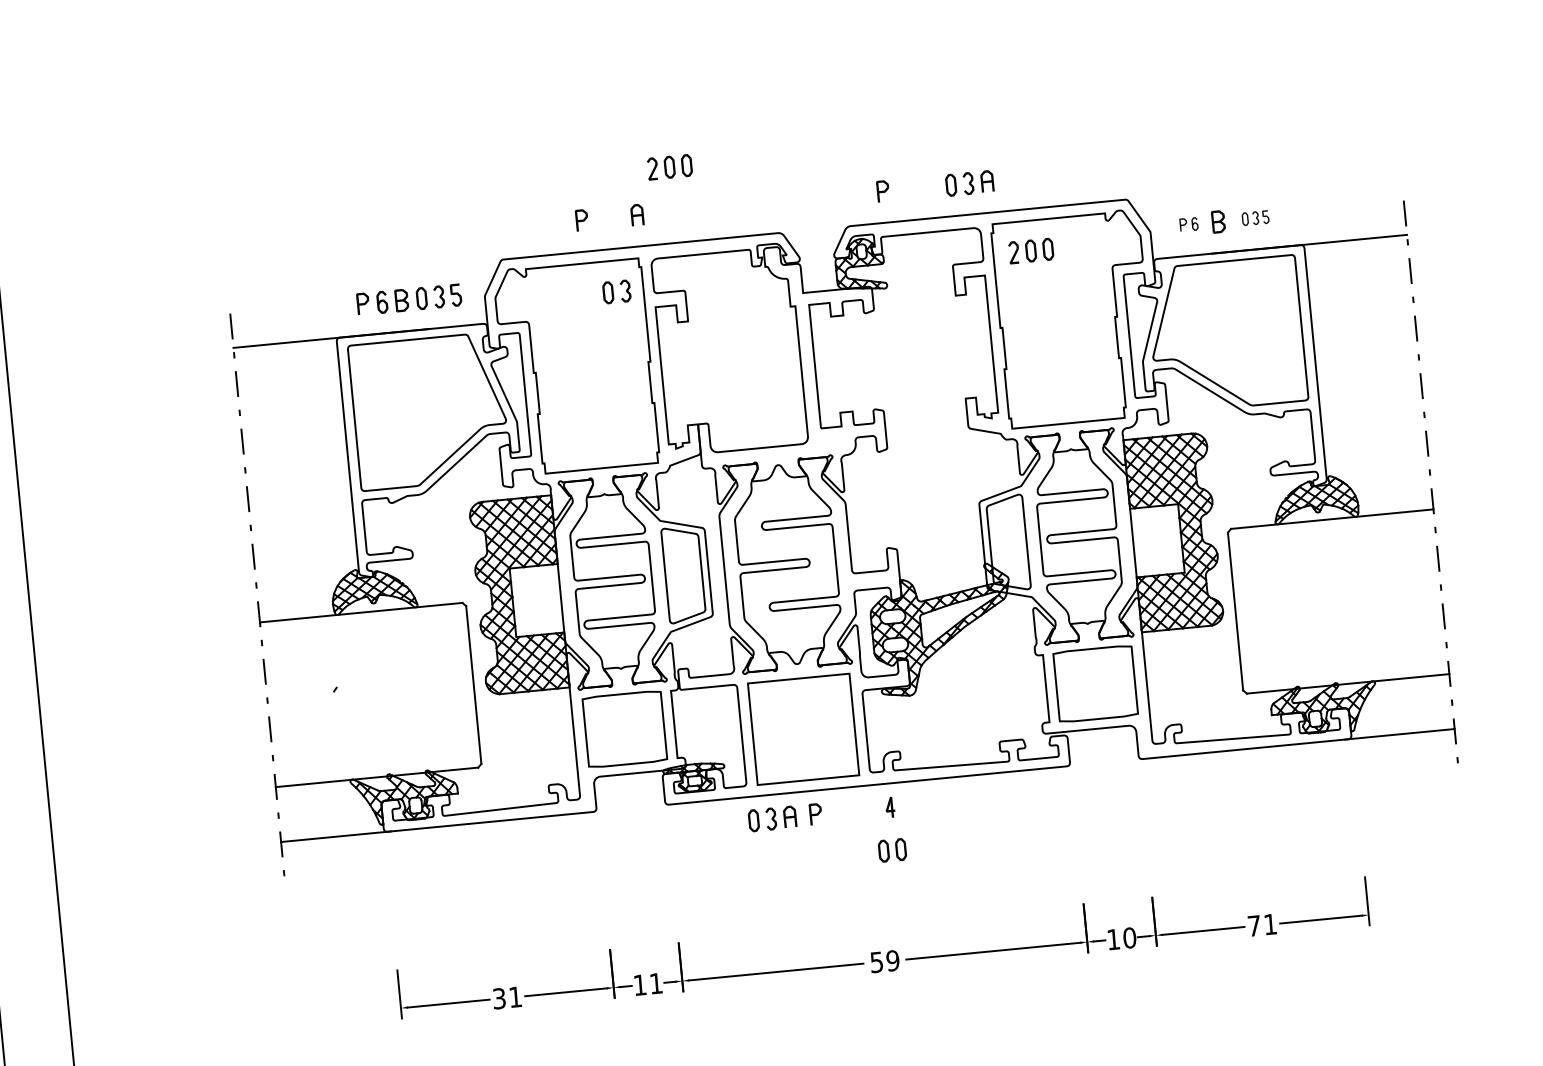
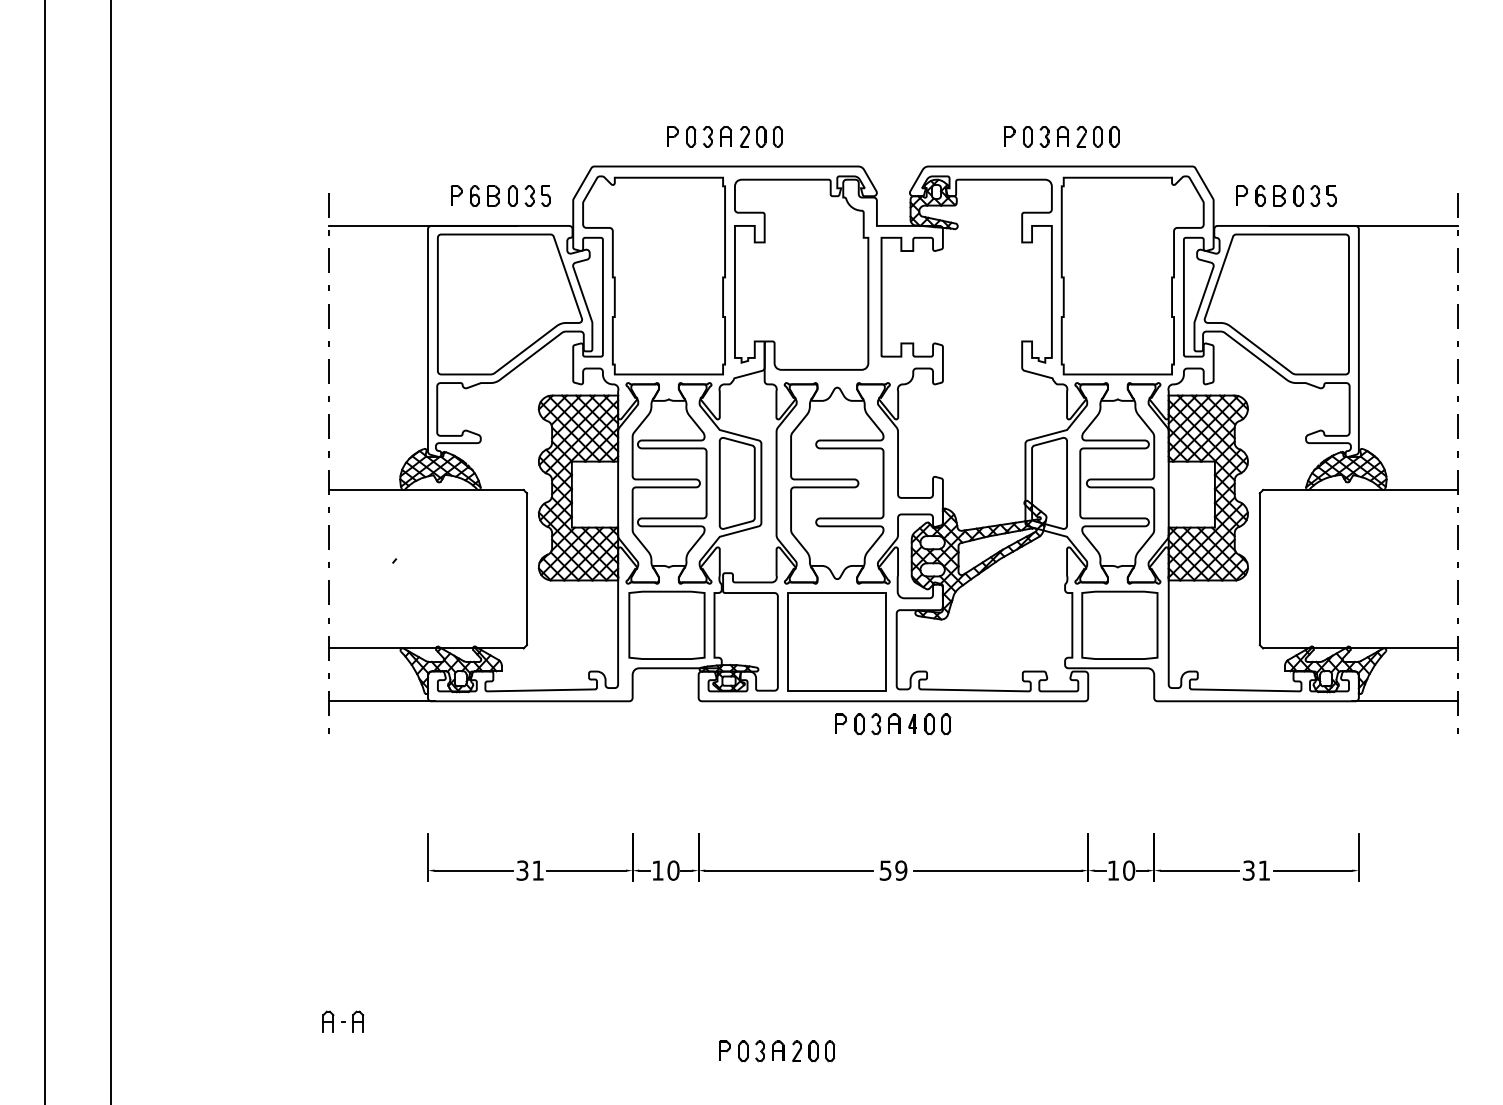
part: (668, 167) -> (760, 136), moved
part: (883, 191) -> (1009, 136), moved
part: (1254, 217) -> (1314, 195), size x1.67
part: (1188, 224) -> (1250, 195), size x1.67
part: (1030, 250) -> (1097, 136), moved
part: (616, 291) -> (699, 136), moved
part: (772, 819) -> (877, 724), moved
part: (892, 850) -> (937, 724), moved
text: (1253, 925) -> (1248, 870), 71 -> 31
text: (656, 983) -> (673, 870), 11 -> 10

